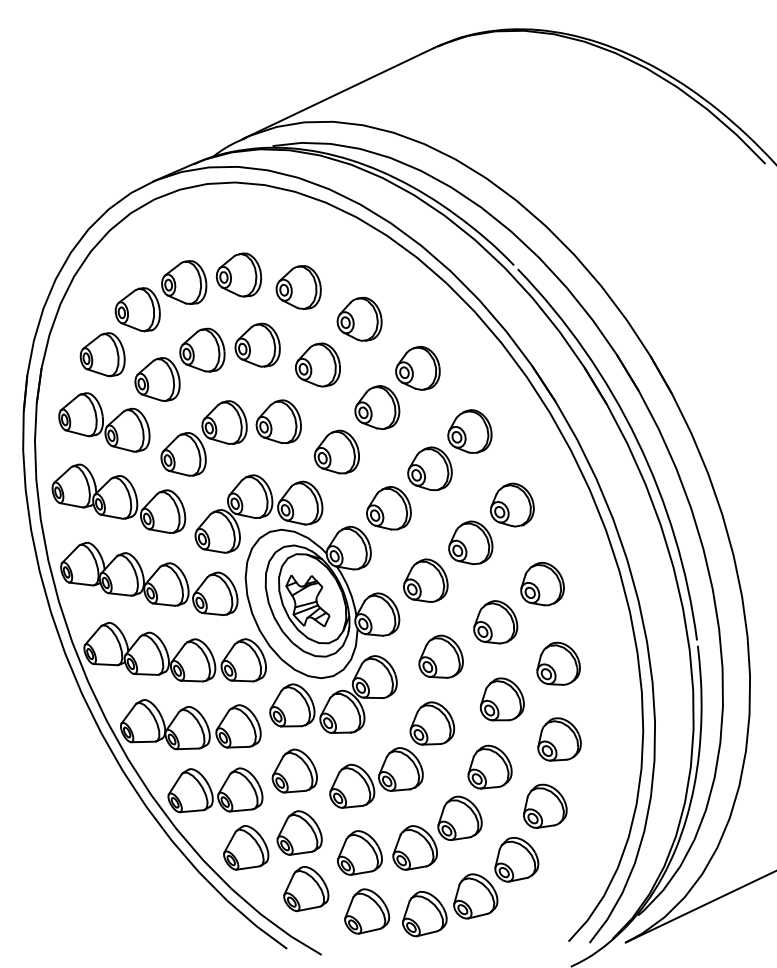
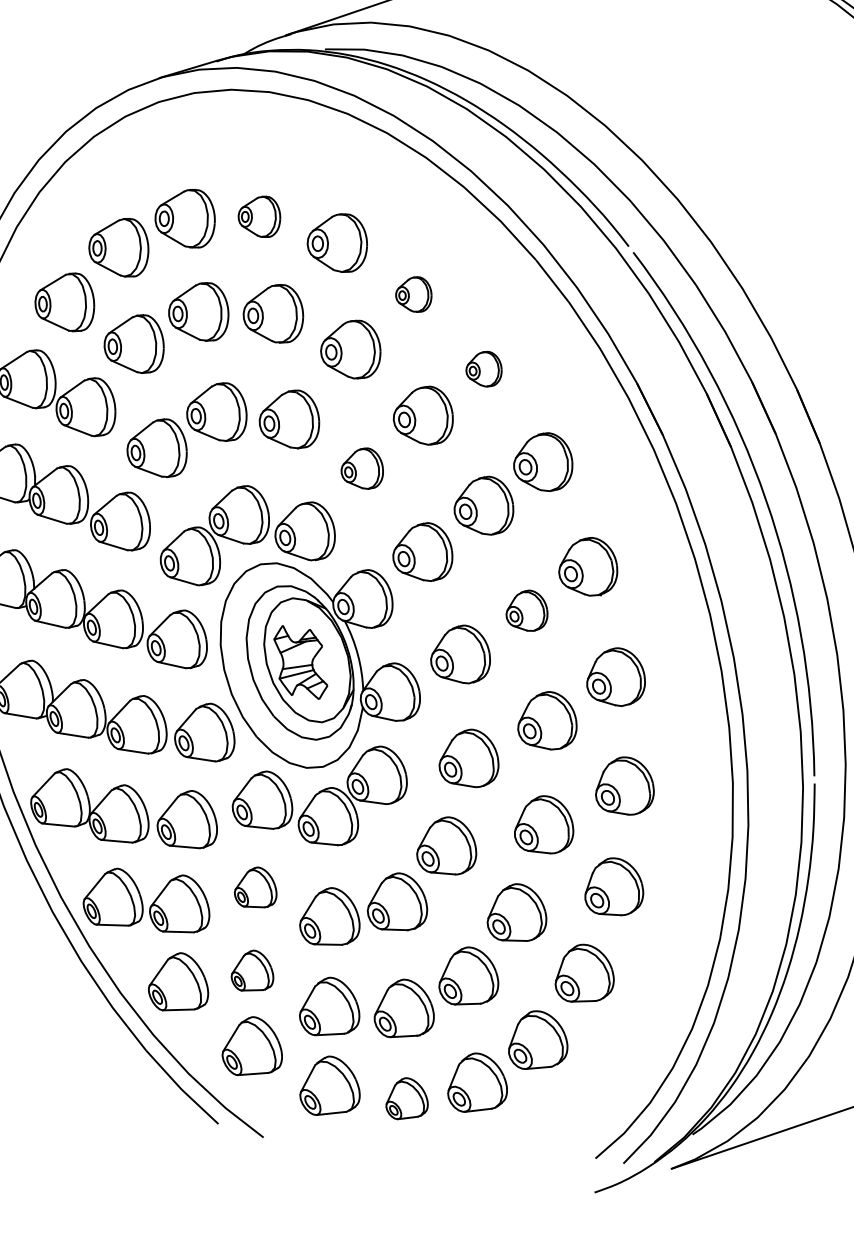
part: (238, 274) -> (259, 215), size x0.7
part: (359, 318) -> (414, 293), size x0.6
part: (417, 367) -> (483, 367), size x0.6
part: (336, 451) -> (362, 467), size x0.7
part: (470, 542) -> (527, 609), size x0.7
part: (294, 770) -> (256, 886), size x0.7
part: (299, 832) -> (253, 970), size x0.7
part: (424, 914) -> (407, 1099), size x0.7

